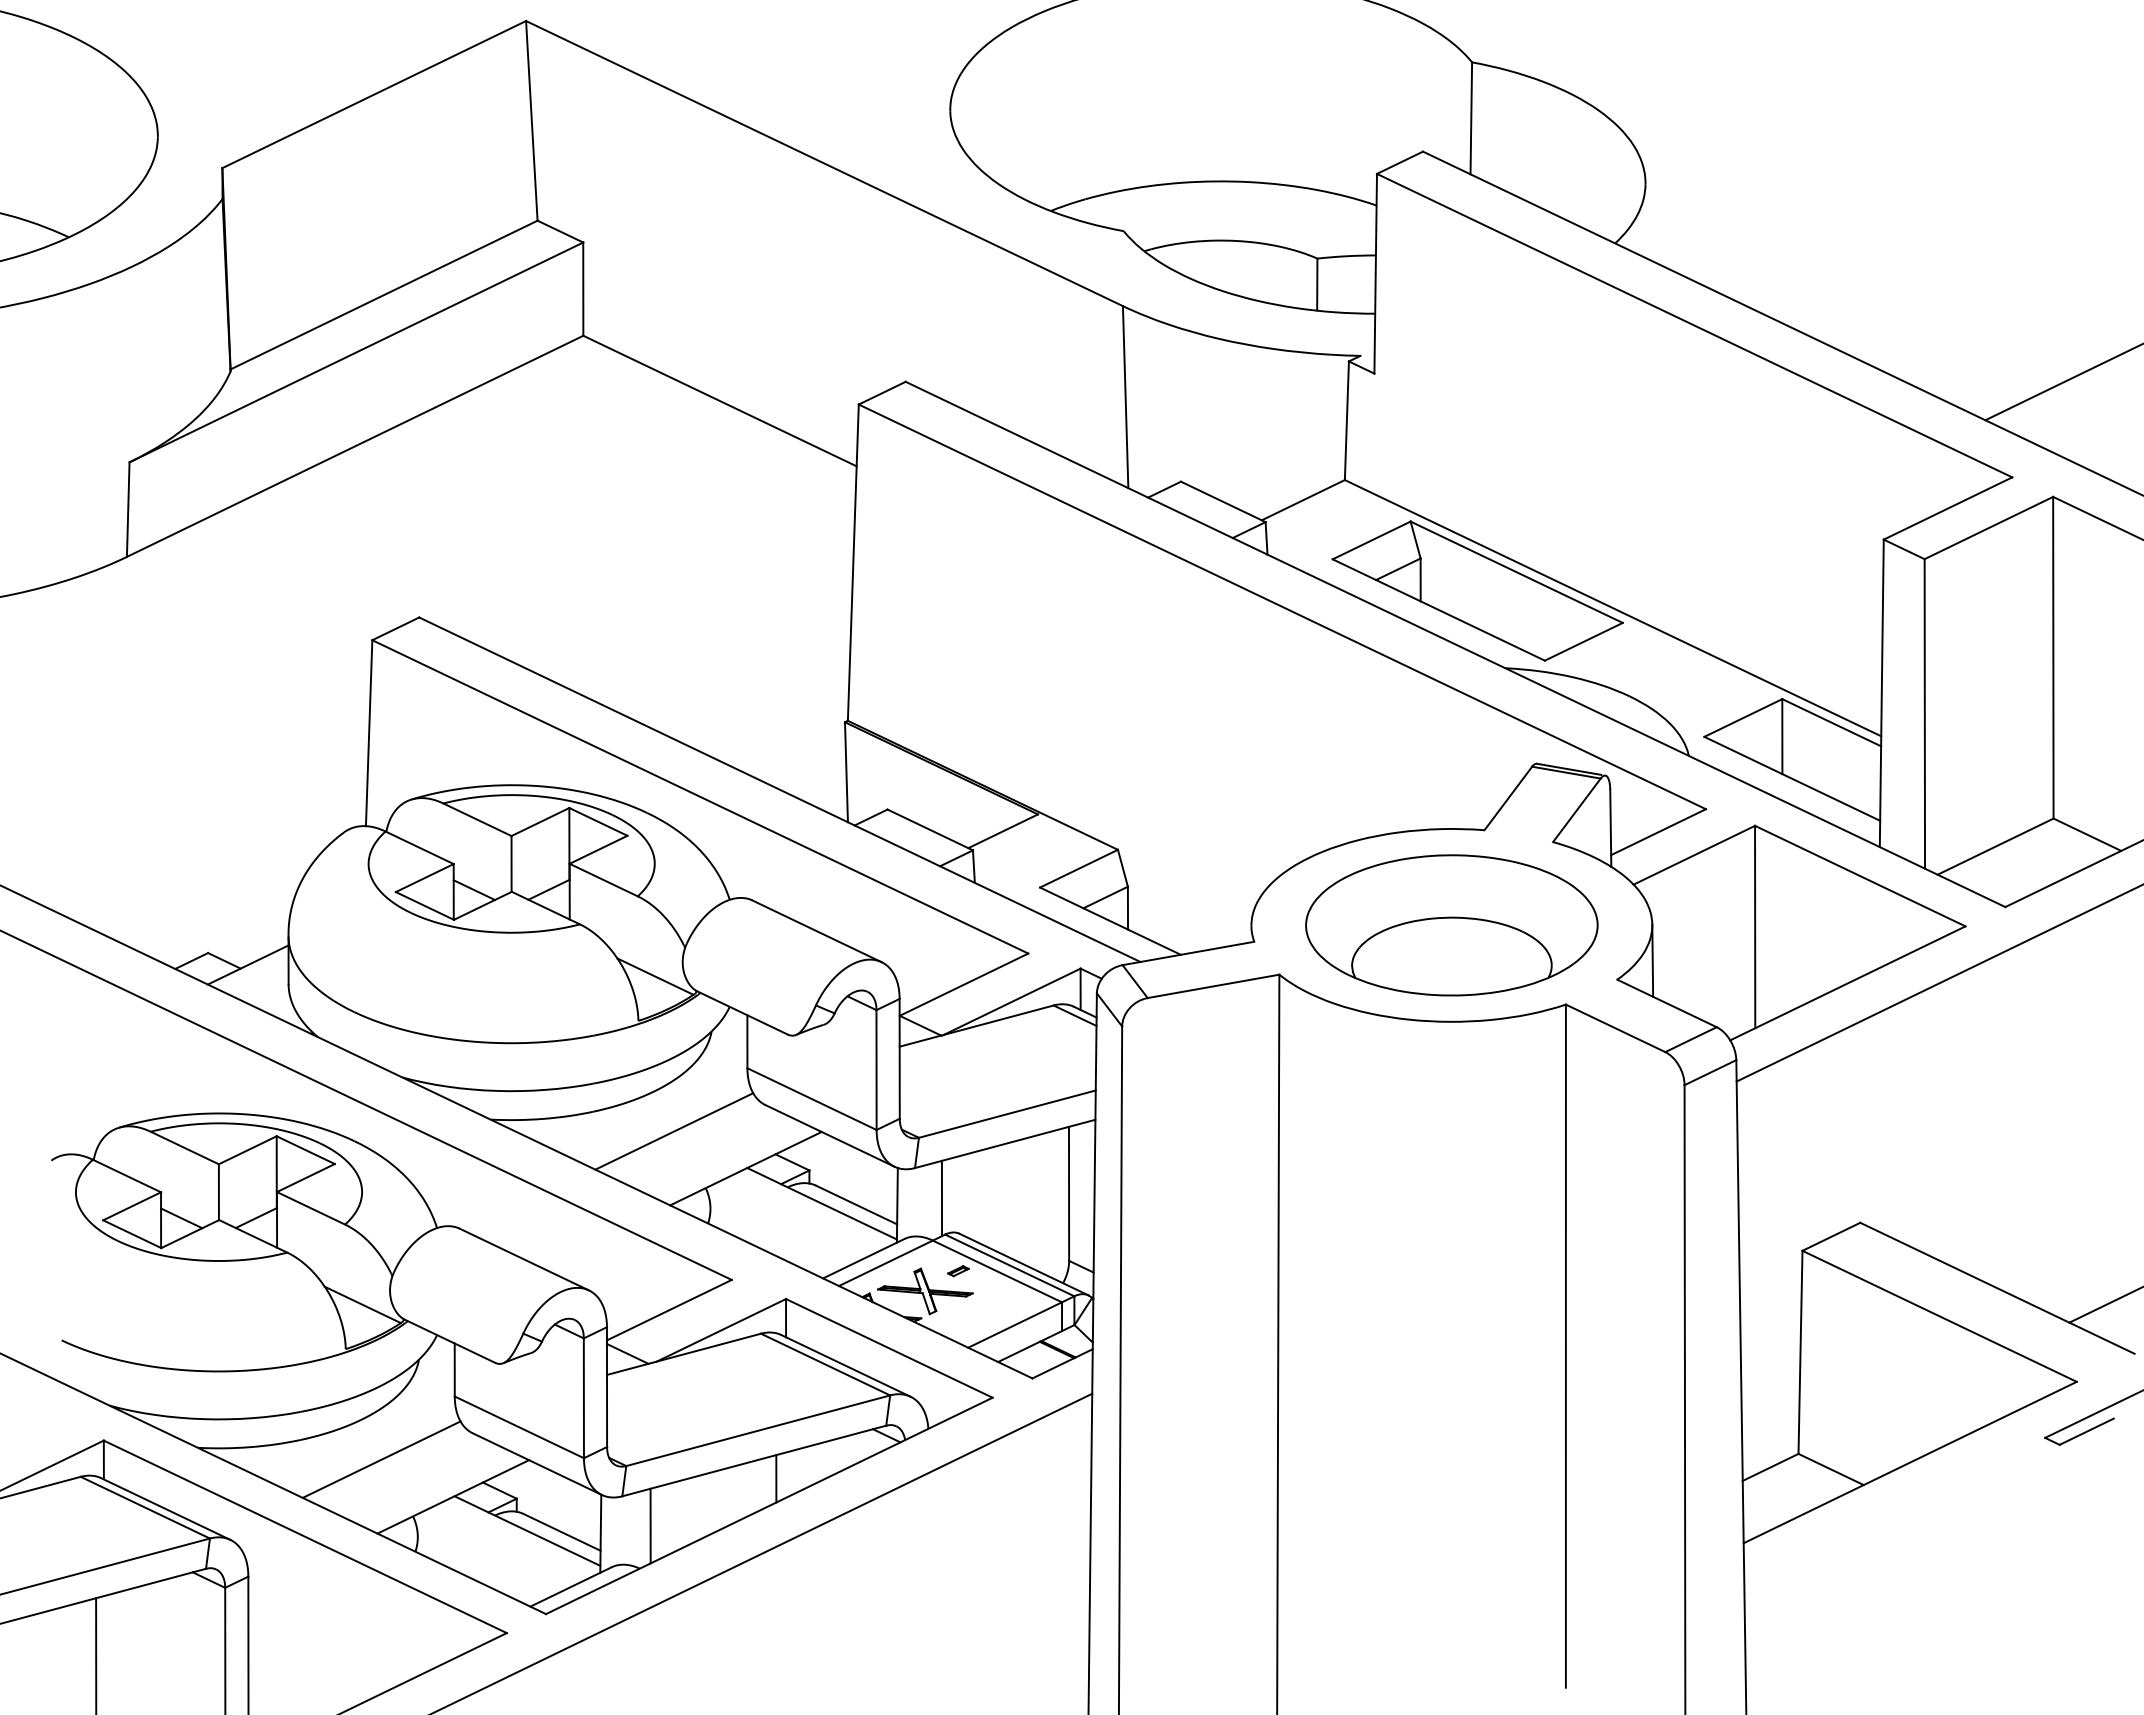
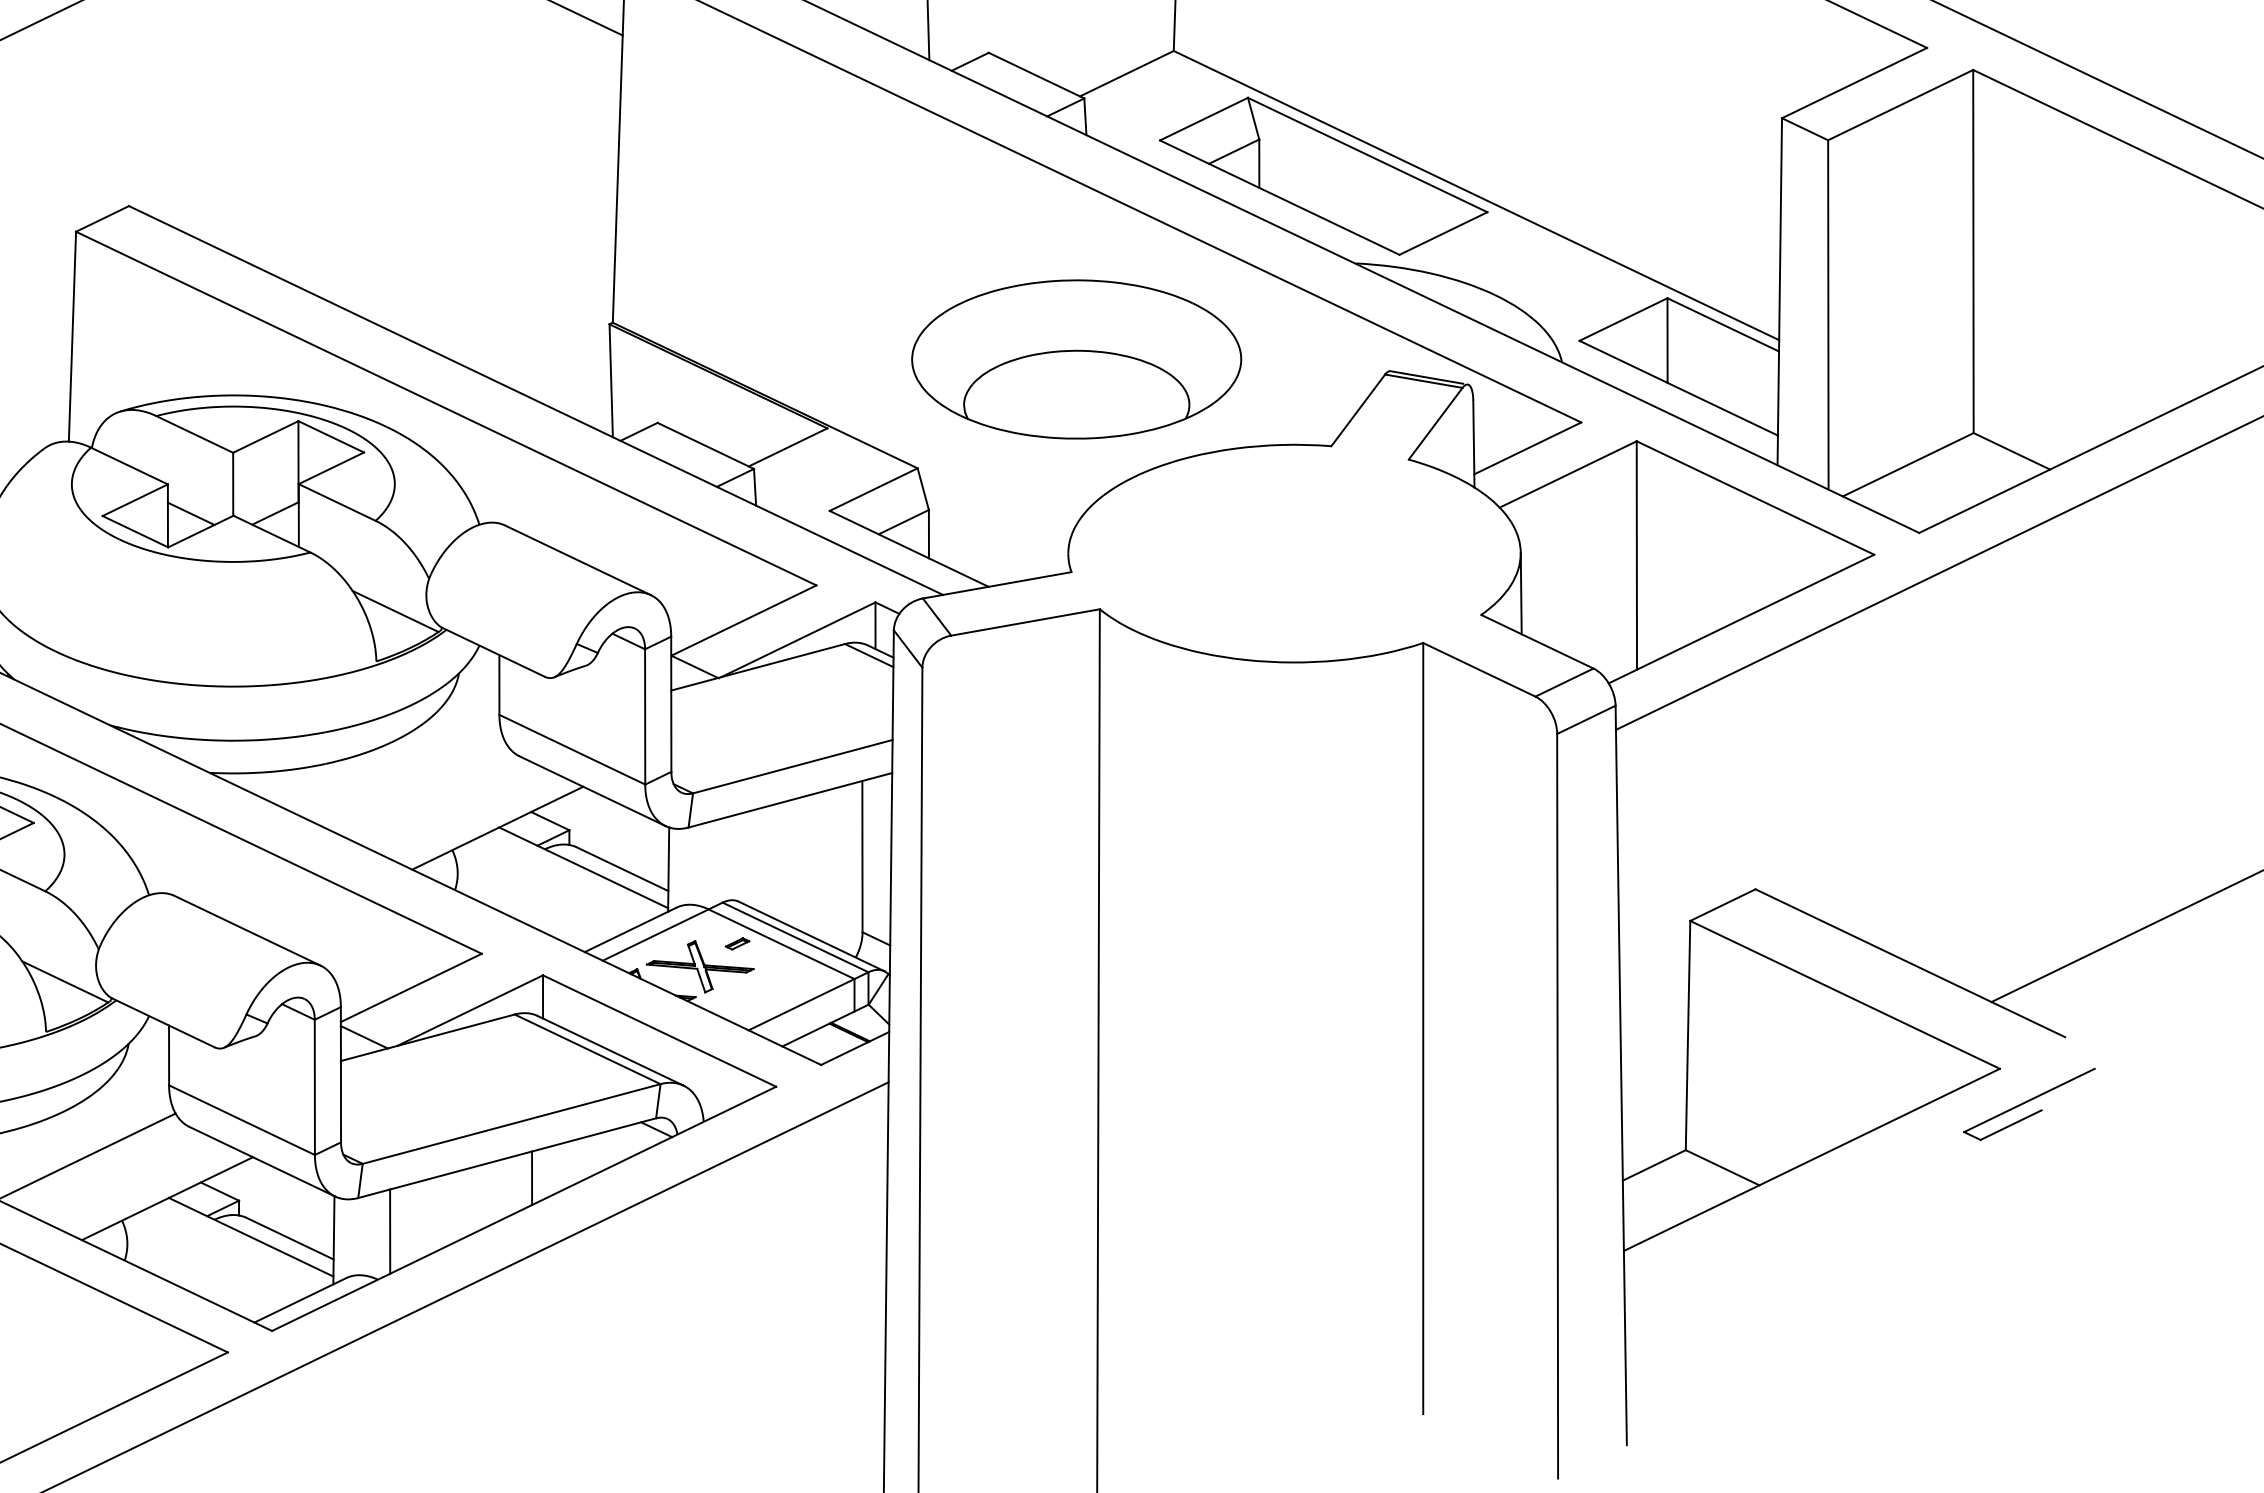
part: (1451, 925) -> (1076, 359), moved
line: (674, 1131) -> (417, 786), removed
line: (941, 1197) -> (718, 860), removed

